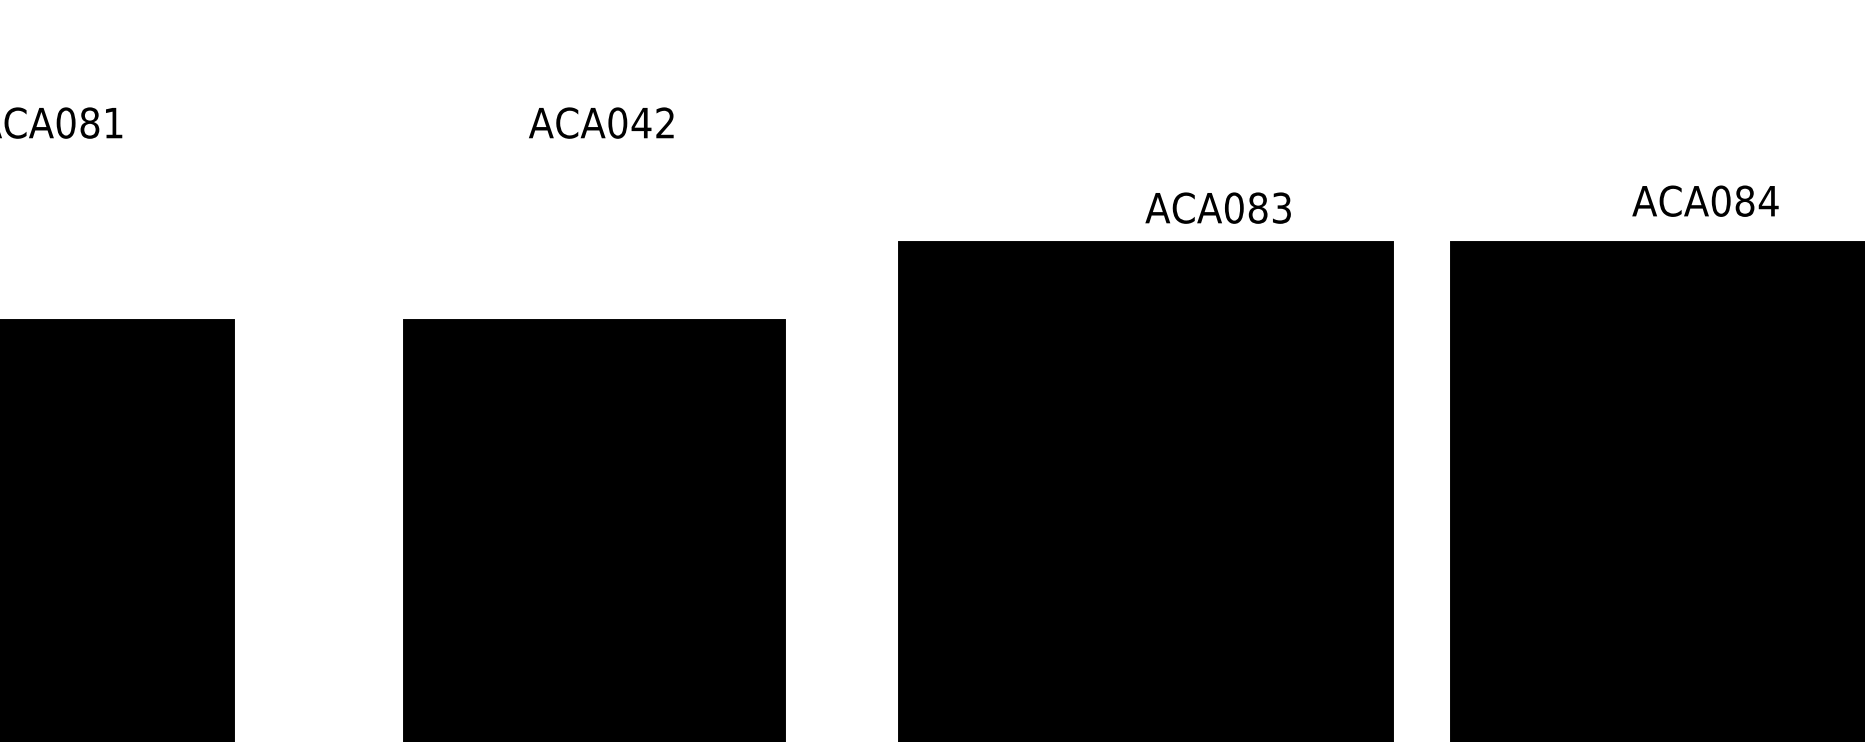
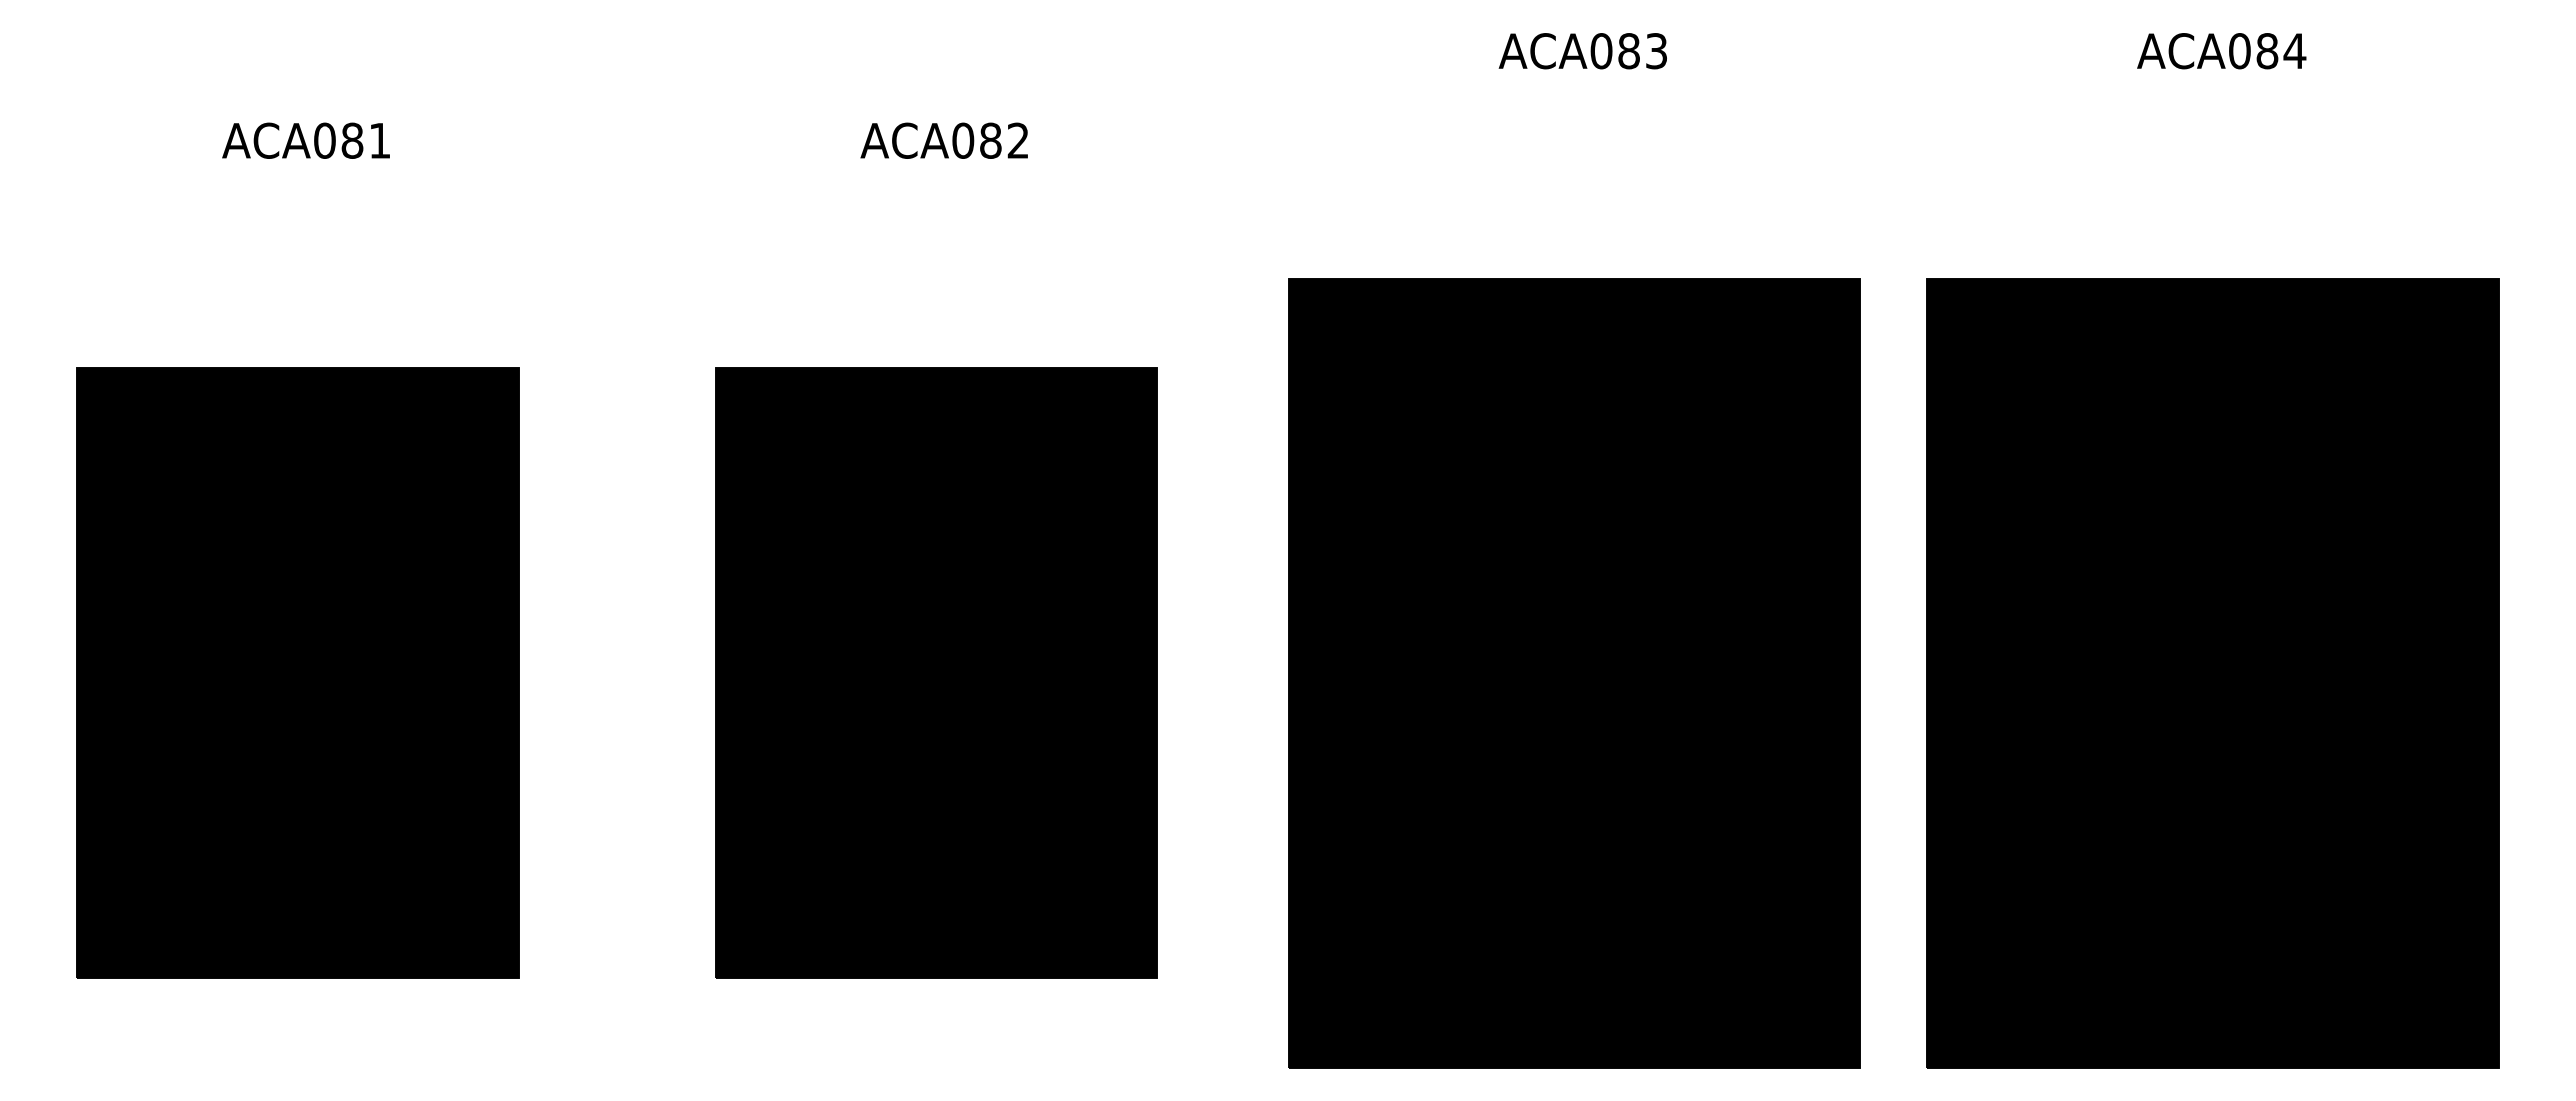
text: (641, 122) -> (990, 140), ACA042 -> ACA082
text: (1705, 201) -> (2221, 51), moved
text: (1217, 208) -> (1582, 51), moved

